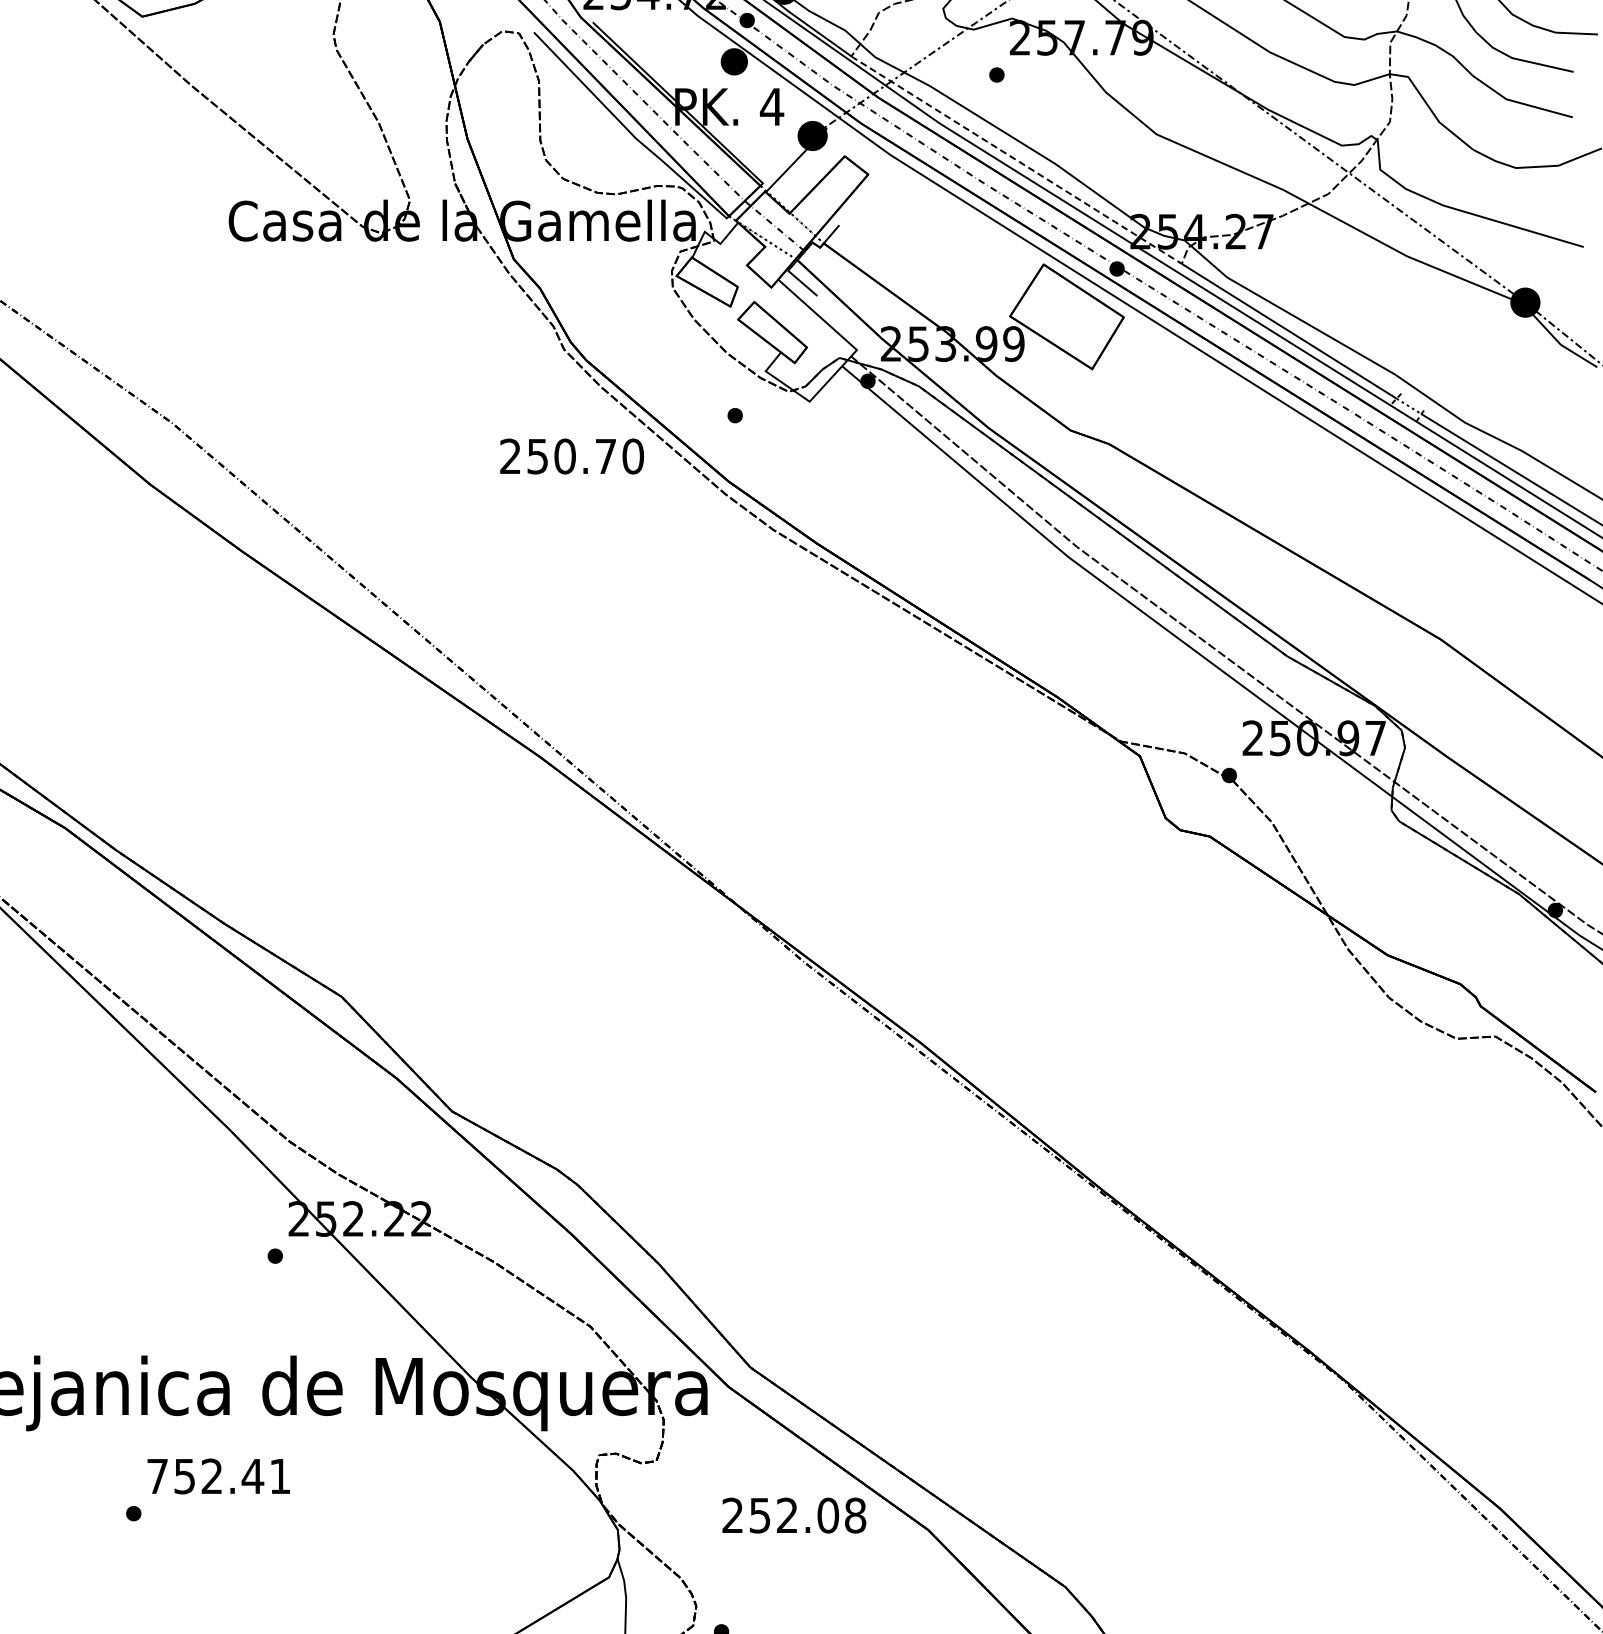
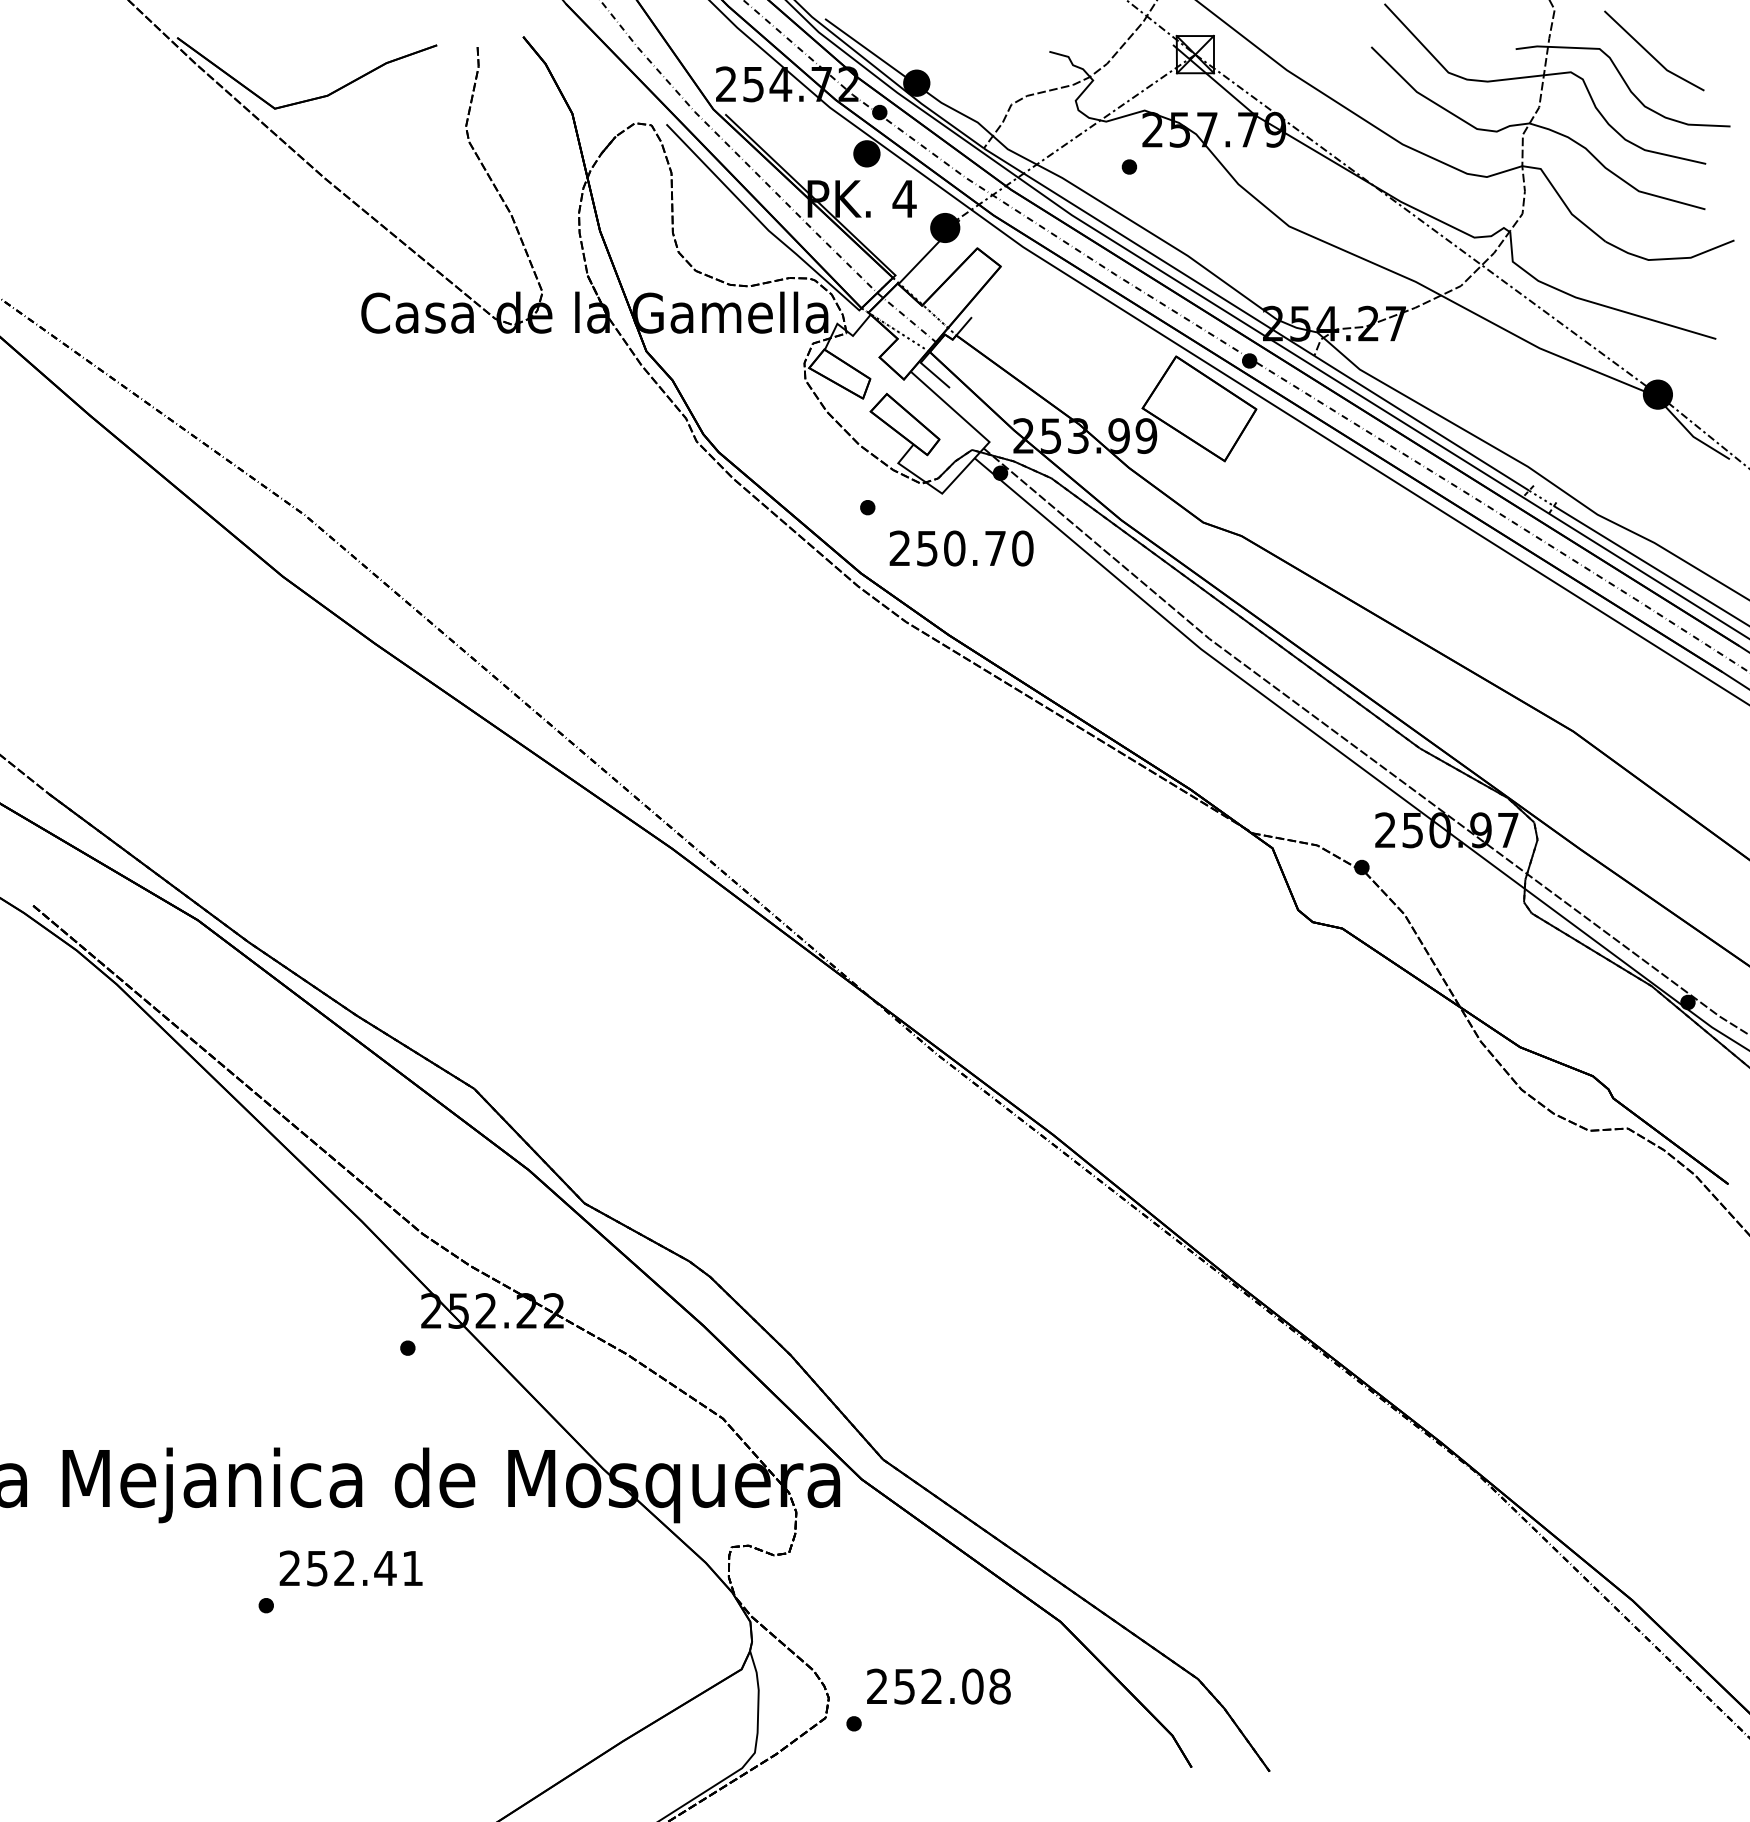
line: (1015, 159) -> (1148, 251), dashed -> solid
text: (571, 456) -> (961, 548), moved
text: (156, 1475) -> (289, 1567), 752.41 -> 252.41
text: (793, 1515) -> (938, 1686), moved

